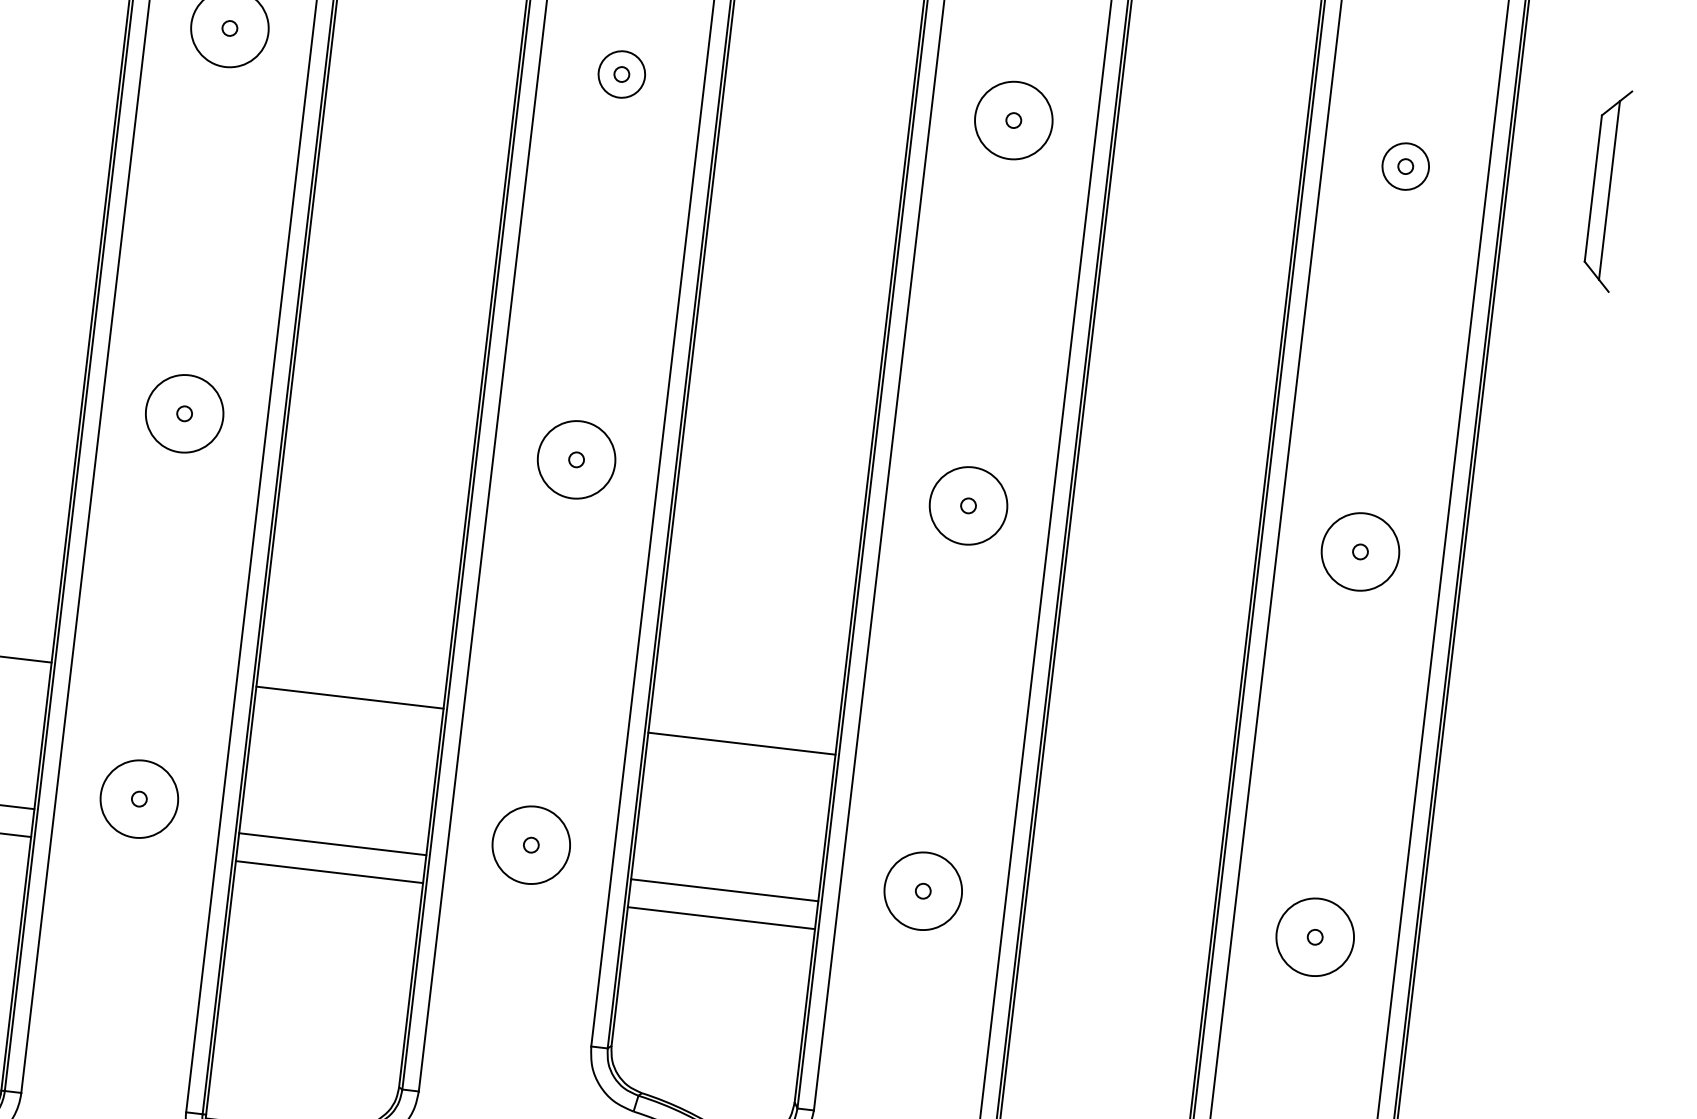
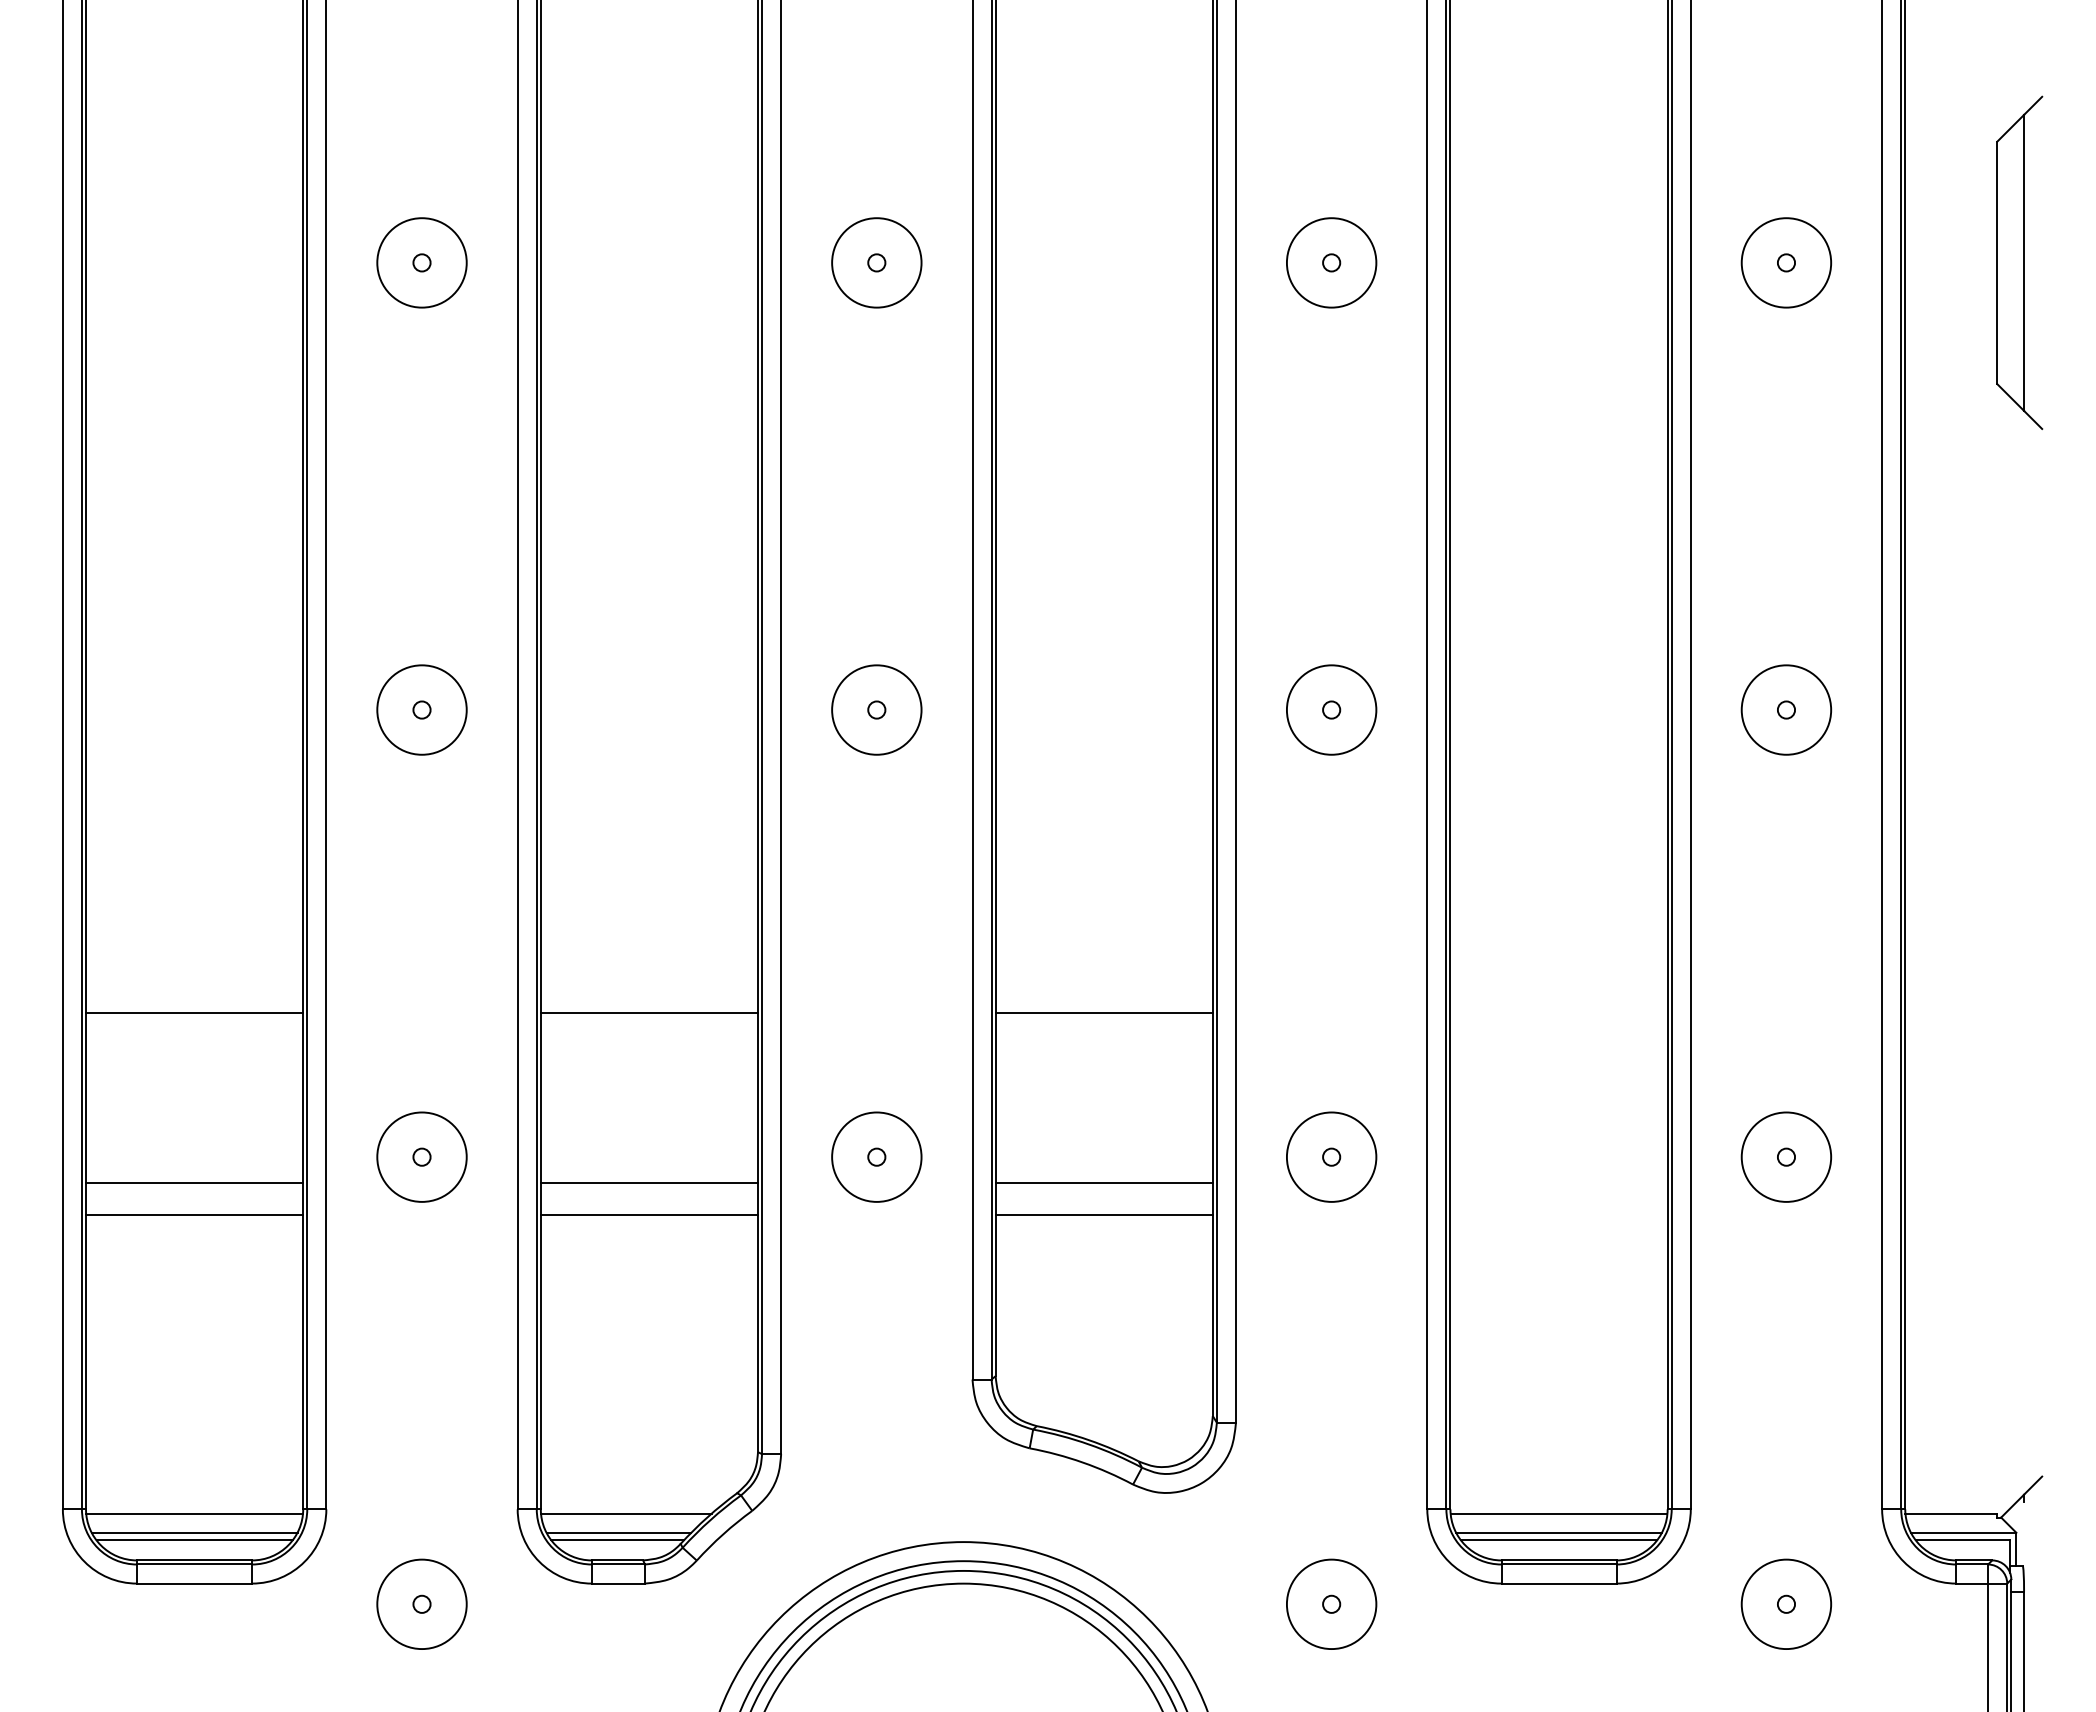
circle: (621, 74) -> (876, 262), size x1.67
circle: (1405, 166) -> (1786, 262), size x1.67
part: (1606, 189) -> (2019, 262), size x1.43

